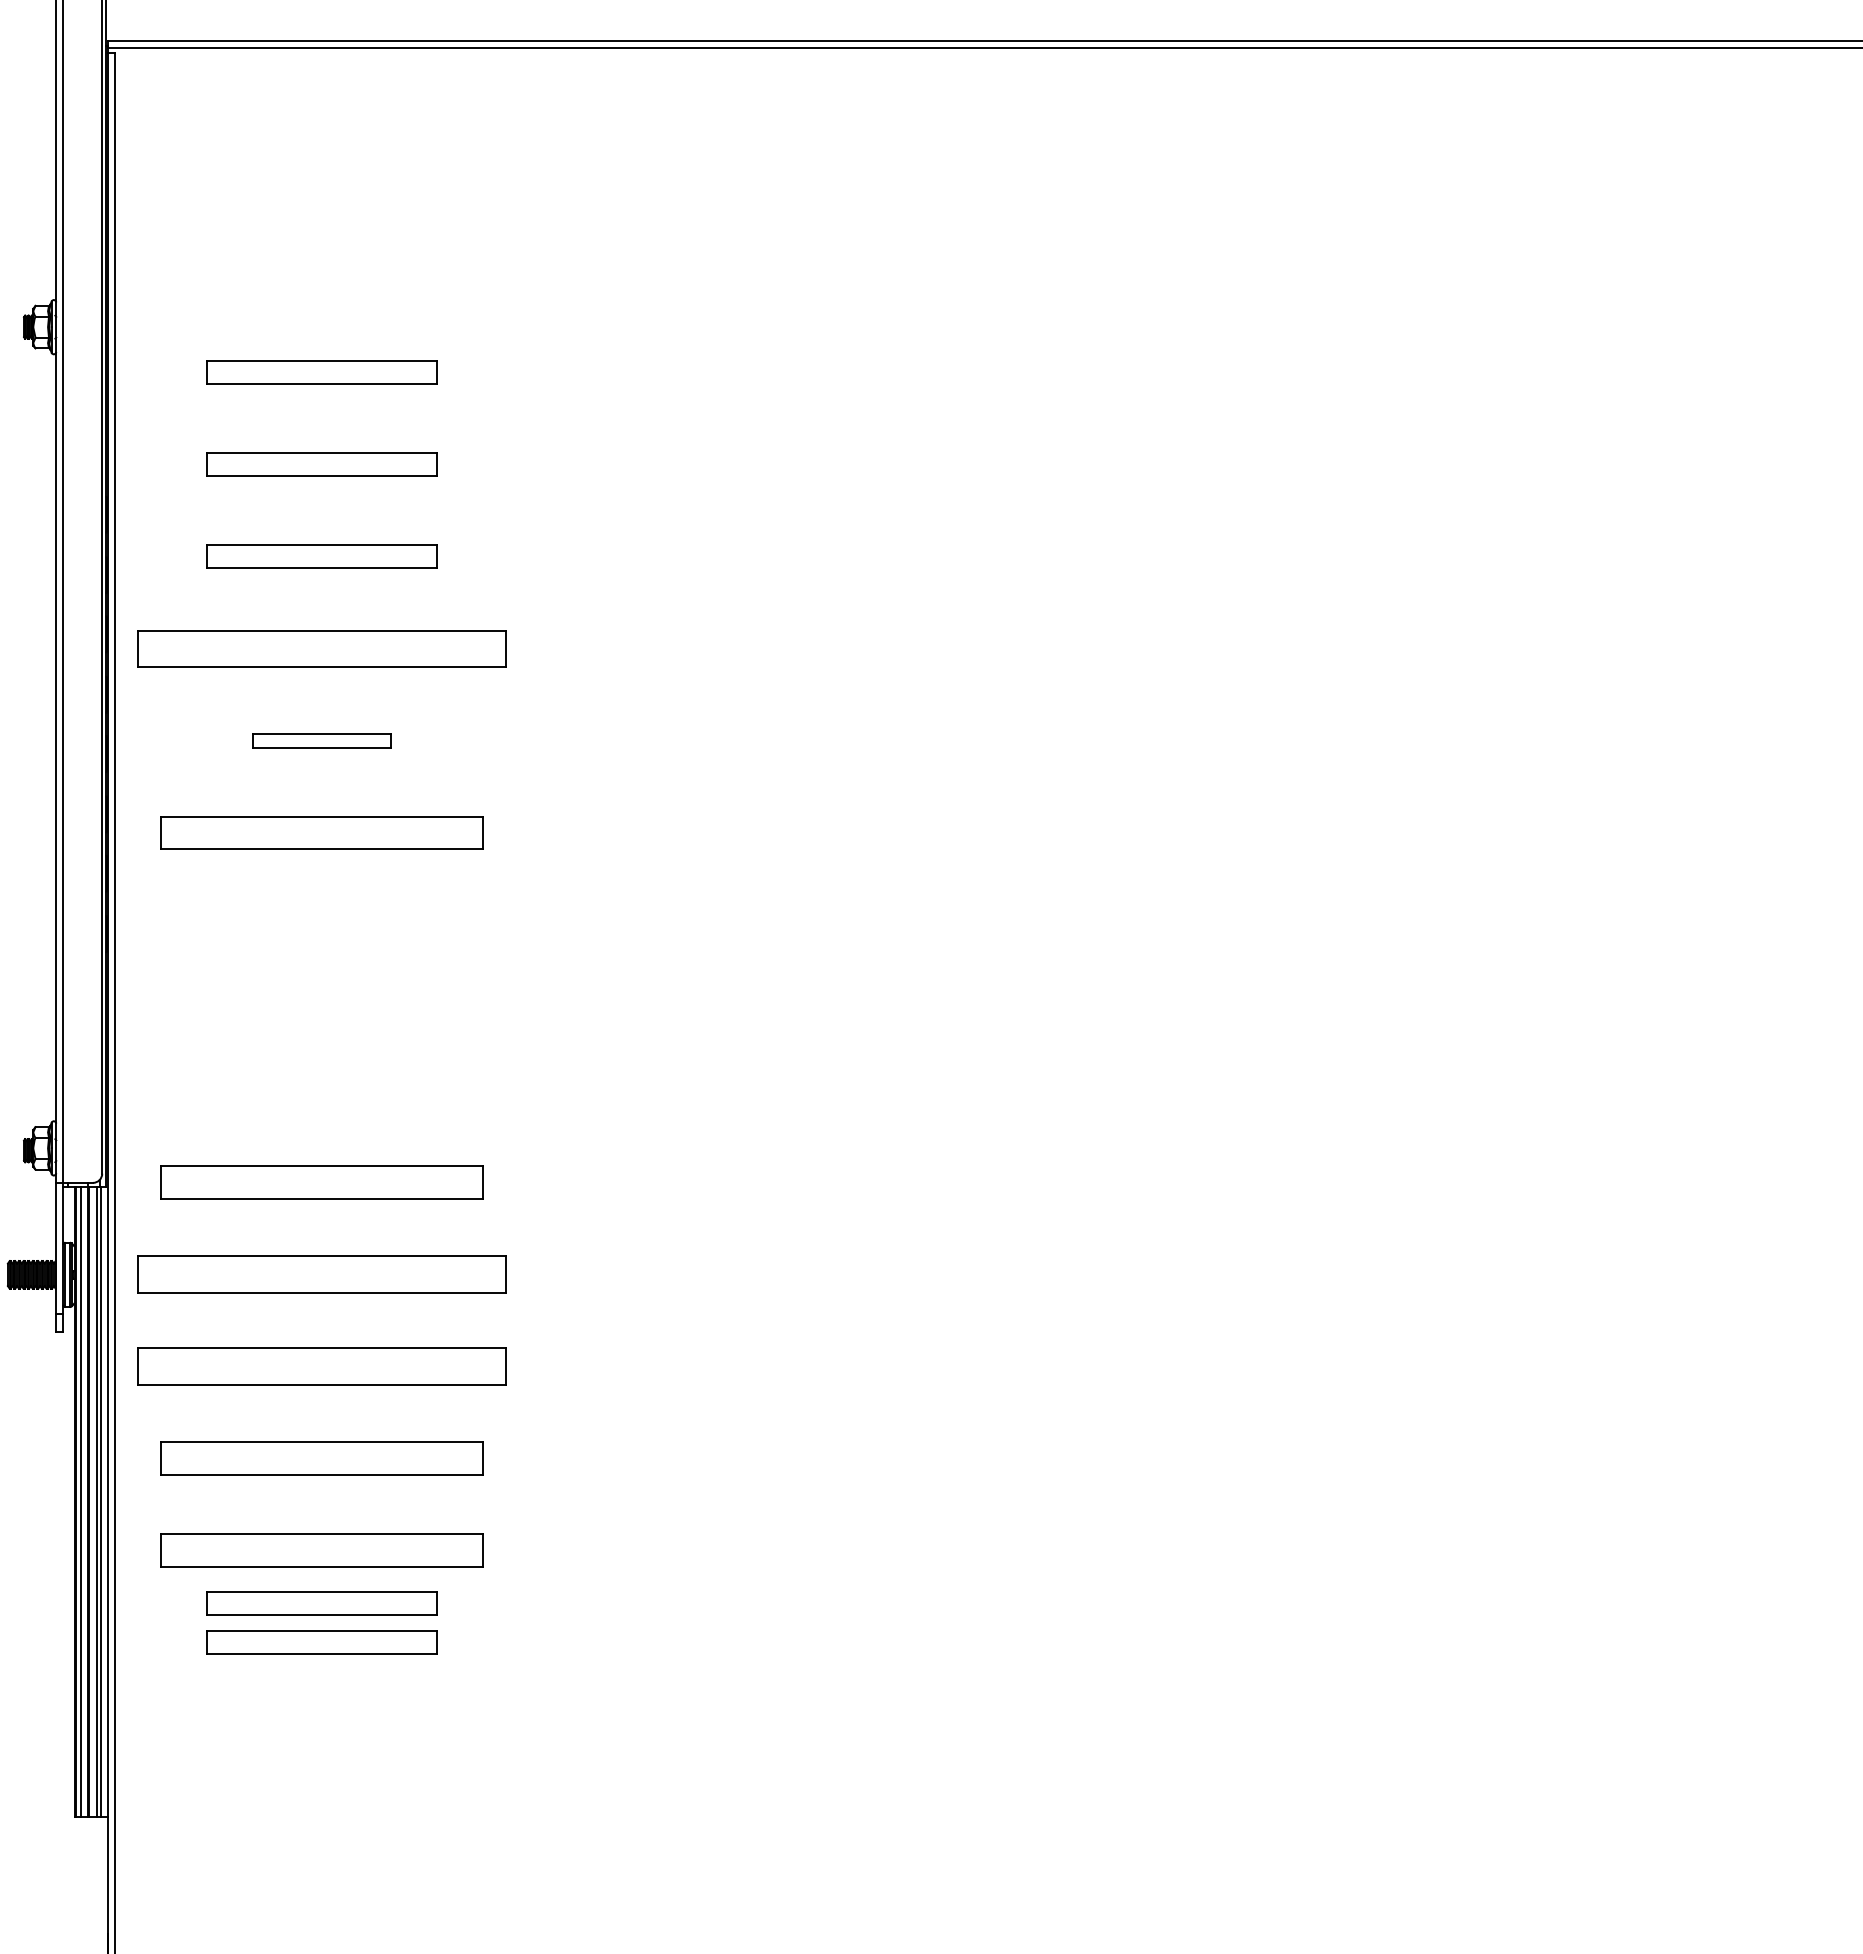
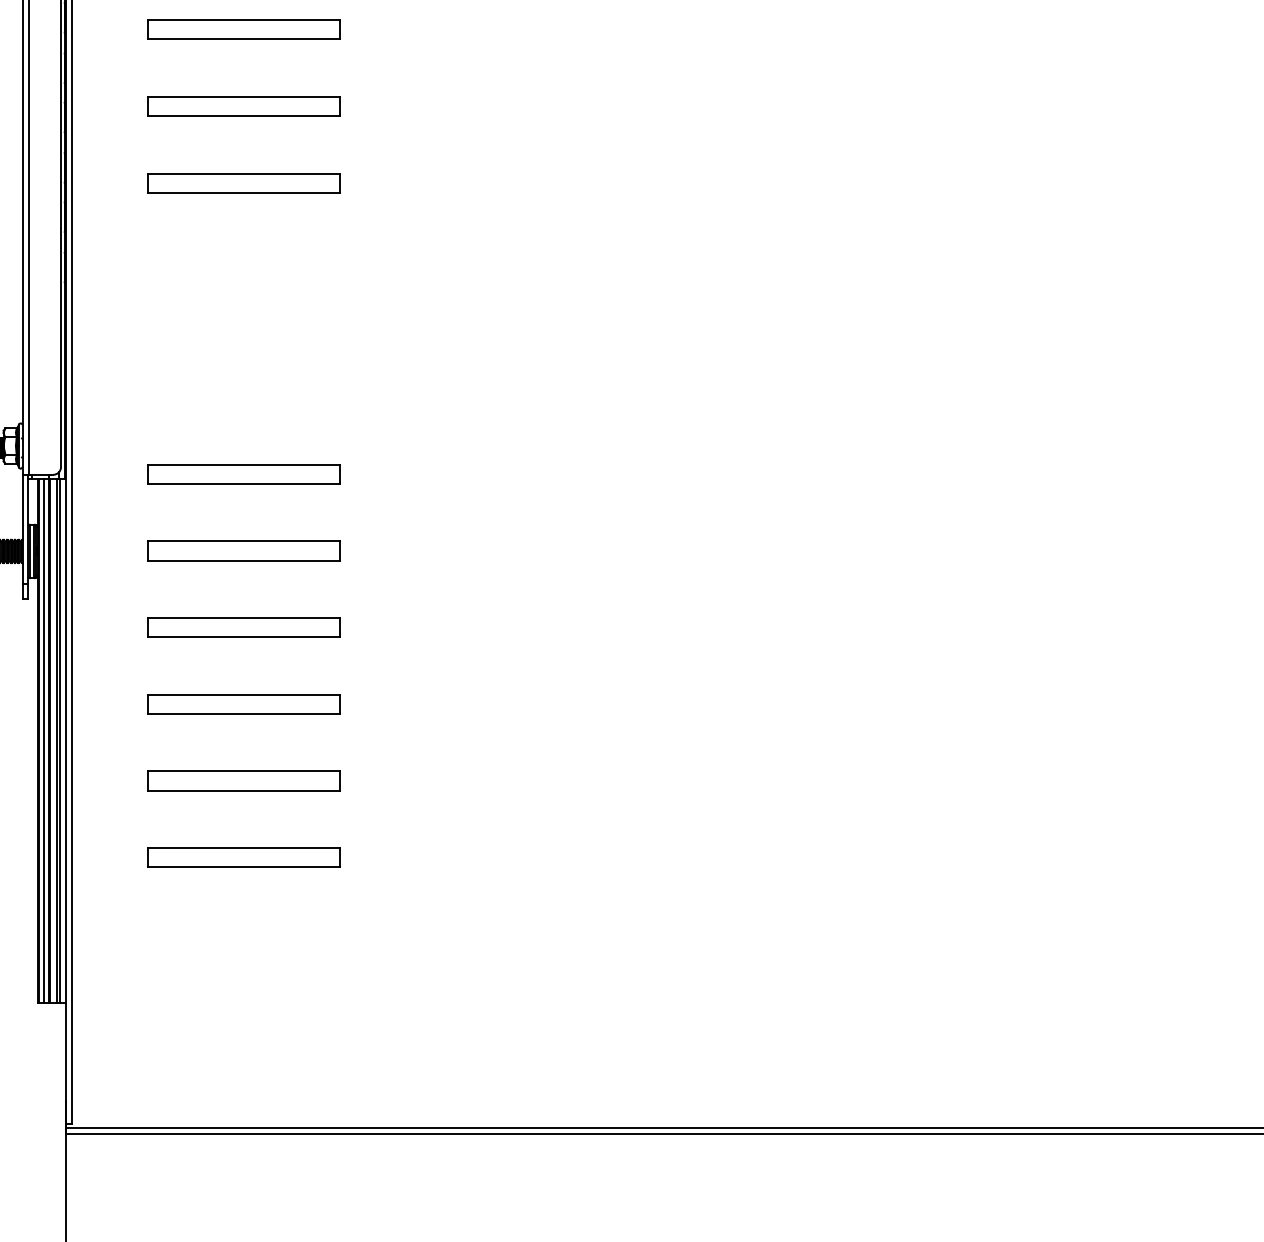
part: (321, 648) -> (243, 29), size x0.62
part: (321, 740) -> (243, 106), size x1.67
part: (321, 832) -> (243, 182), size x0.71
part: (321, 1182) -> (243, 474), size x0.71
part: (321, 1274) -> (243, 551), size x0.62
part: (321, 1366) -> (243, 627), size x0.62
part: (321, 1458) -> (243, 704), size x0.71
part: (321, 1550) -> (243, 781), size x0.71
part: (321, 1603) -> (243, 825), removed

